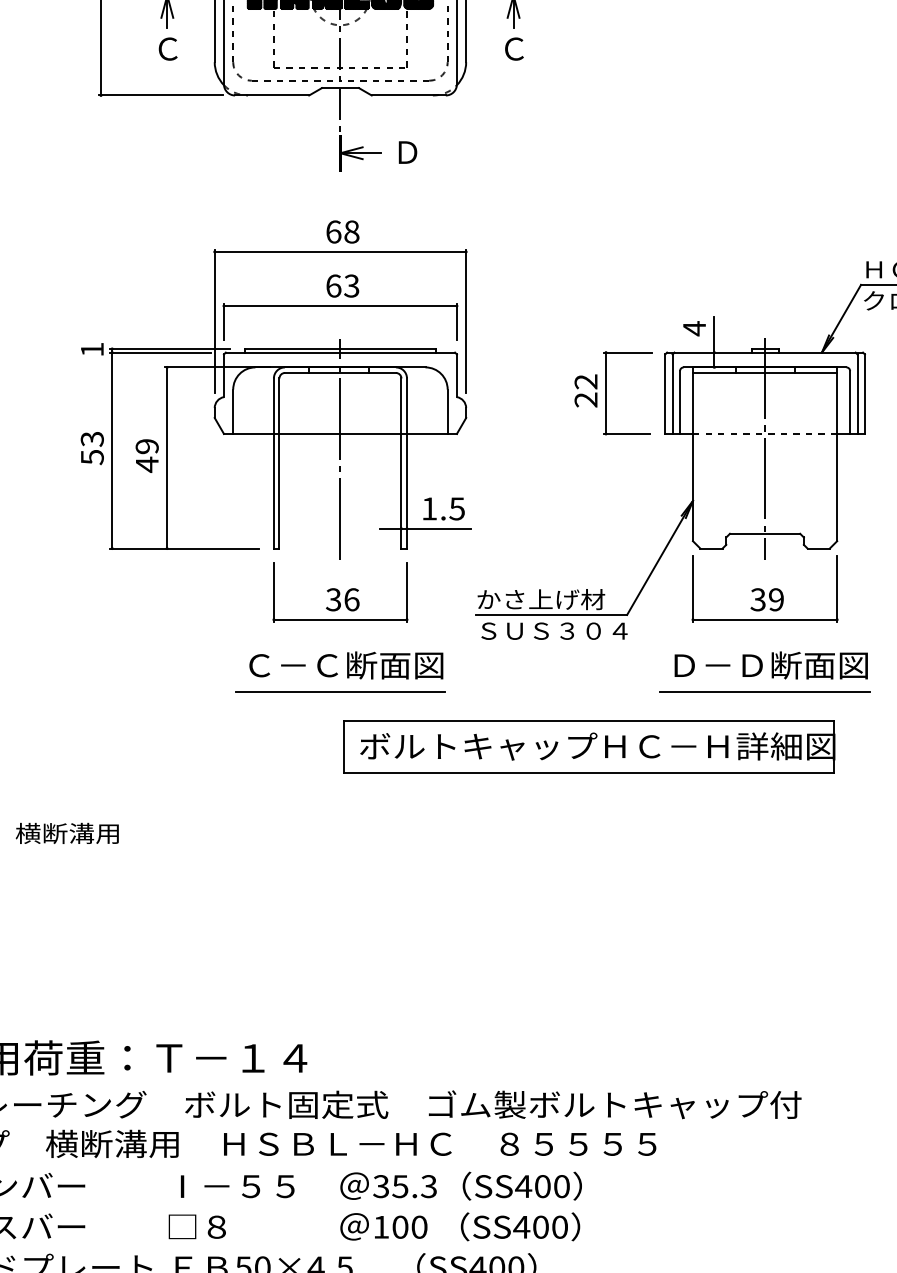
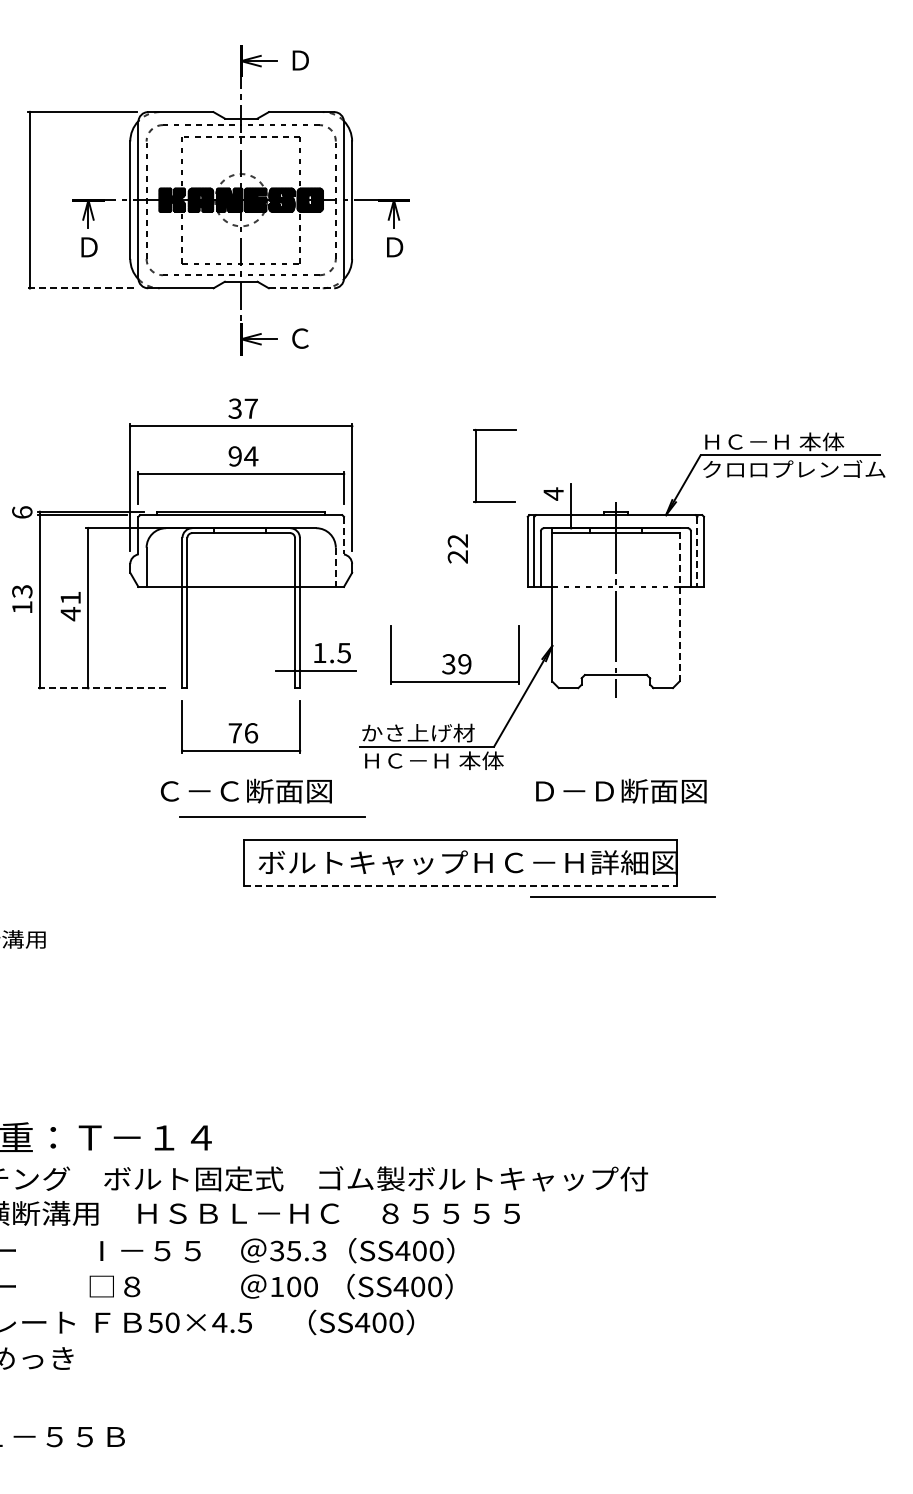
text: (168, 49) -> (89, 247), Ｃ -> Ｄ
text: (514, 49) -> (394, 247), Ｃ -> Ｄ
line: (160, 95) -> (82, 288), solid -> dashed
line: (408, 95) -> (301, 288), solid -> dashed
text: (407, 152) -> (300, 338), Ｄ -> Ｃ
text: (341, 231) -> (242, 408), 68 -> 37
text: (343, 286) -> (243, 456), 63 -> 94
text: (92, 349) -> (22, 512), 1 -> 6
line: (456, 375) -> (343, 535), solid -> dashed
part: (607, 393) -> (476, 466), moved
line: (857, 394) -> (697, 552), solid -> dashed
line: (447, 411) -> (335, 567), solid -> dashed
text: (146, 445) -> (70, 597), 49 -> 41
line: (340, 448) -> (241, 599), removed
line: (837, 453) -> (679, 604), solid -> dashed
text: (92, 457) -> (22, 607), 53 -> 13
line: (184, 549) -> (103, 688), solid -> dashed
part: (764, 588) -> (454, 654), moved
text: (332, 600) -> (234, 733), 36 -> 76
text: (559, 630) -> (434, 760), ＳＵＳ３０４ -> ＨＣ－Ｈ 本体
line: (340, 691) -> (272, 816), moved
line: (764, 691) -> (622, 896), moved
line: (588, 772) -> (460, 885), solid -> dashed

